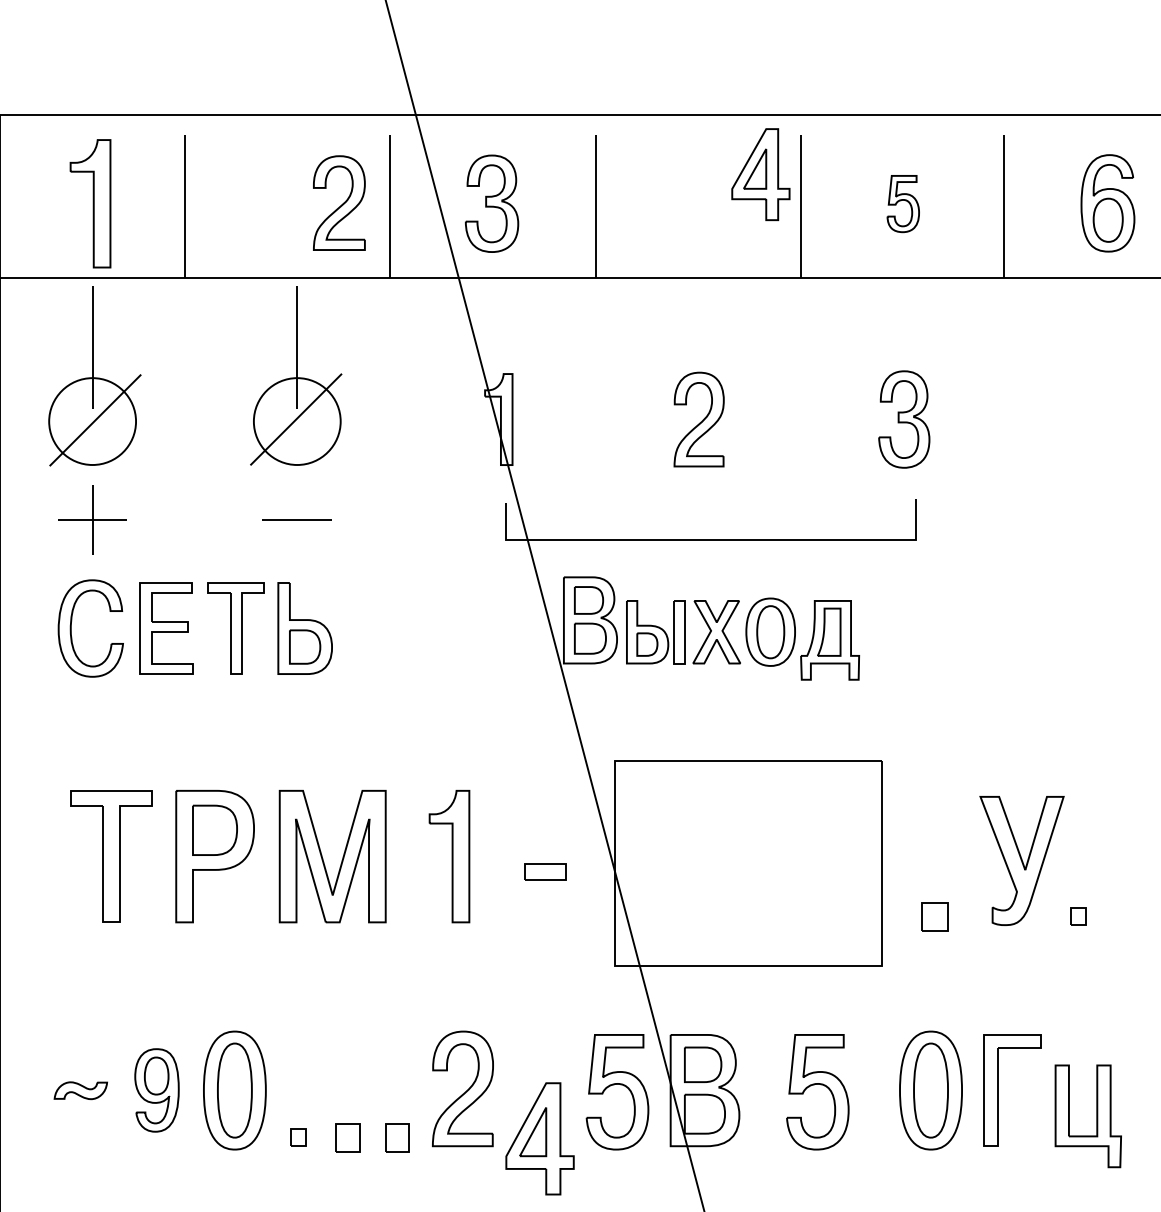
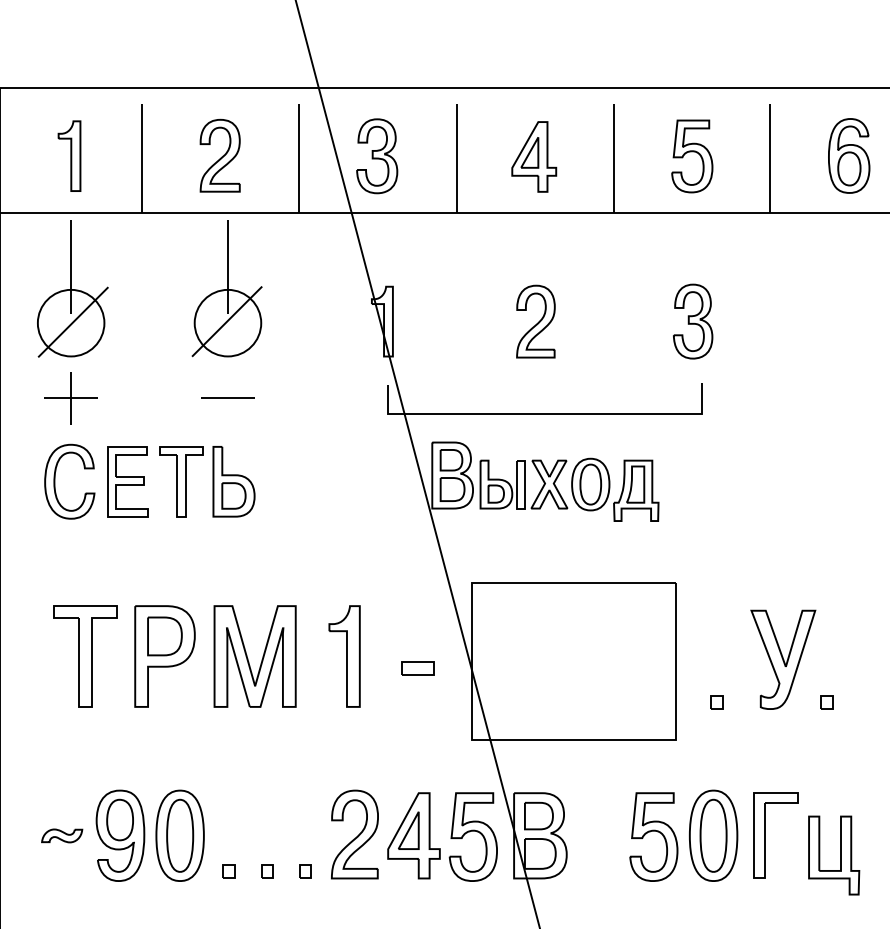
part: (761, 174) -> (534, 156), moved
part: (90, 202) -> (69, 155), size x0.71
part: (338, 202) -> (219, 155), moved
part: (903, 204) -> (692, 156), size x1.67
part: (934, 916) -> (716, 702), size x0.62
part: (157, 1090) -> (120, 835), size x1.43
part: (817, 1091) -> (653, 836), moved
part: (348, 1137) -> (267, 871), size x0.62
part: (398, 1137) -> (305, 871), size x0.62
part: (539, 1138) -> (413, 835), moved

